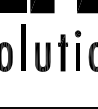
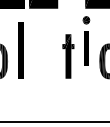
part: (78, 50) -> (87, 40), moved
part: (42, 56) -> (43, 60), removed

